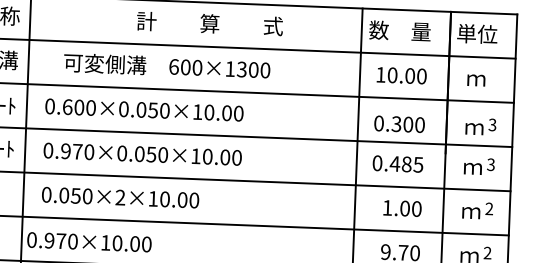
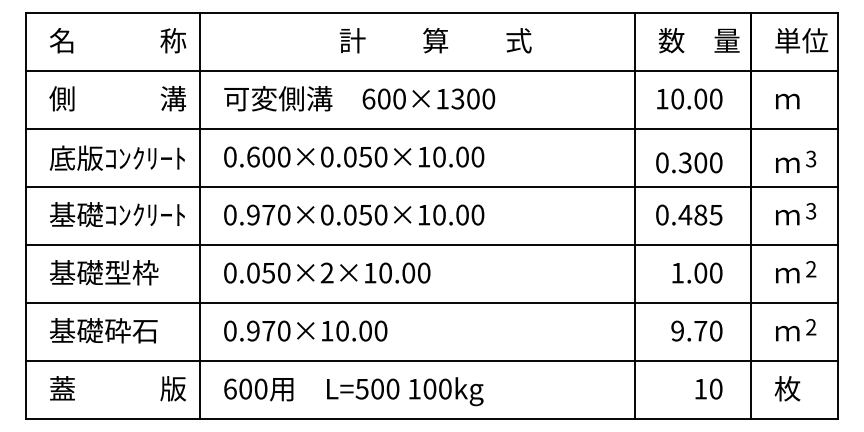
text: (400, 30) -> (699, 40), moved
text: (477, 33) -> (801, 40), moved
text: (166, 66) -> (359, 98), moved
text: (89, 241) -> (305, 330), moved

